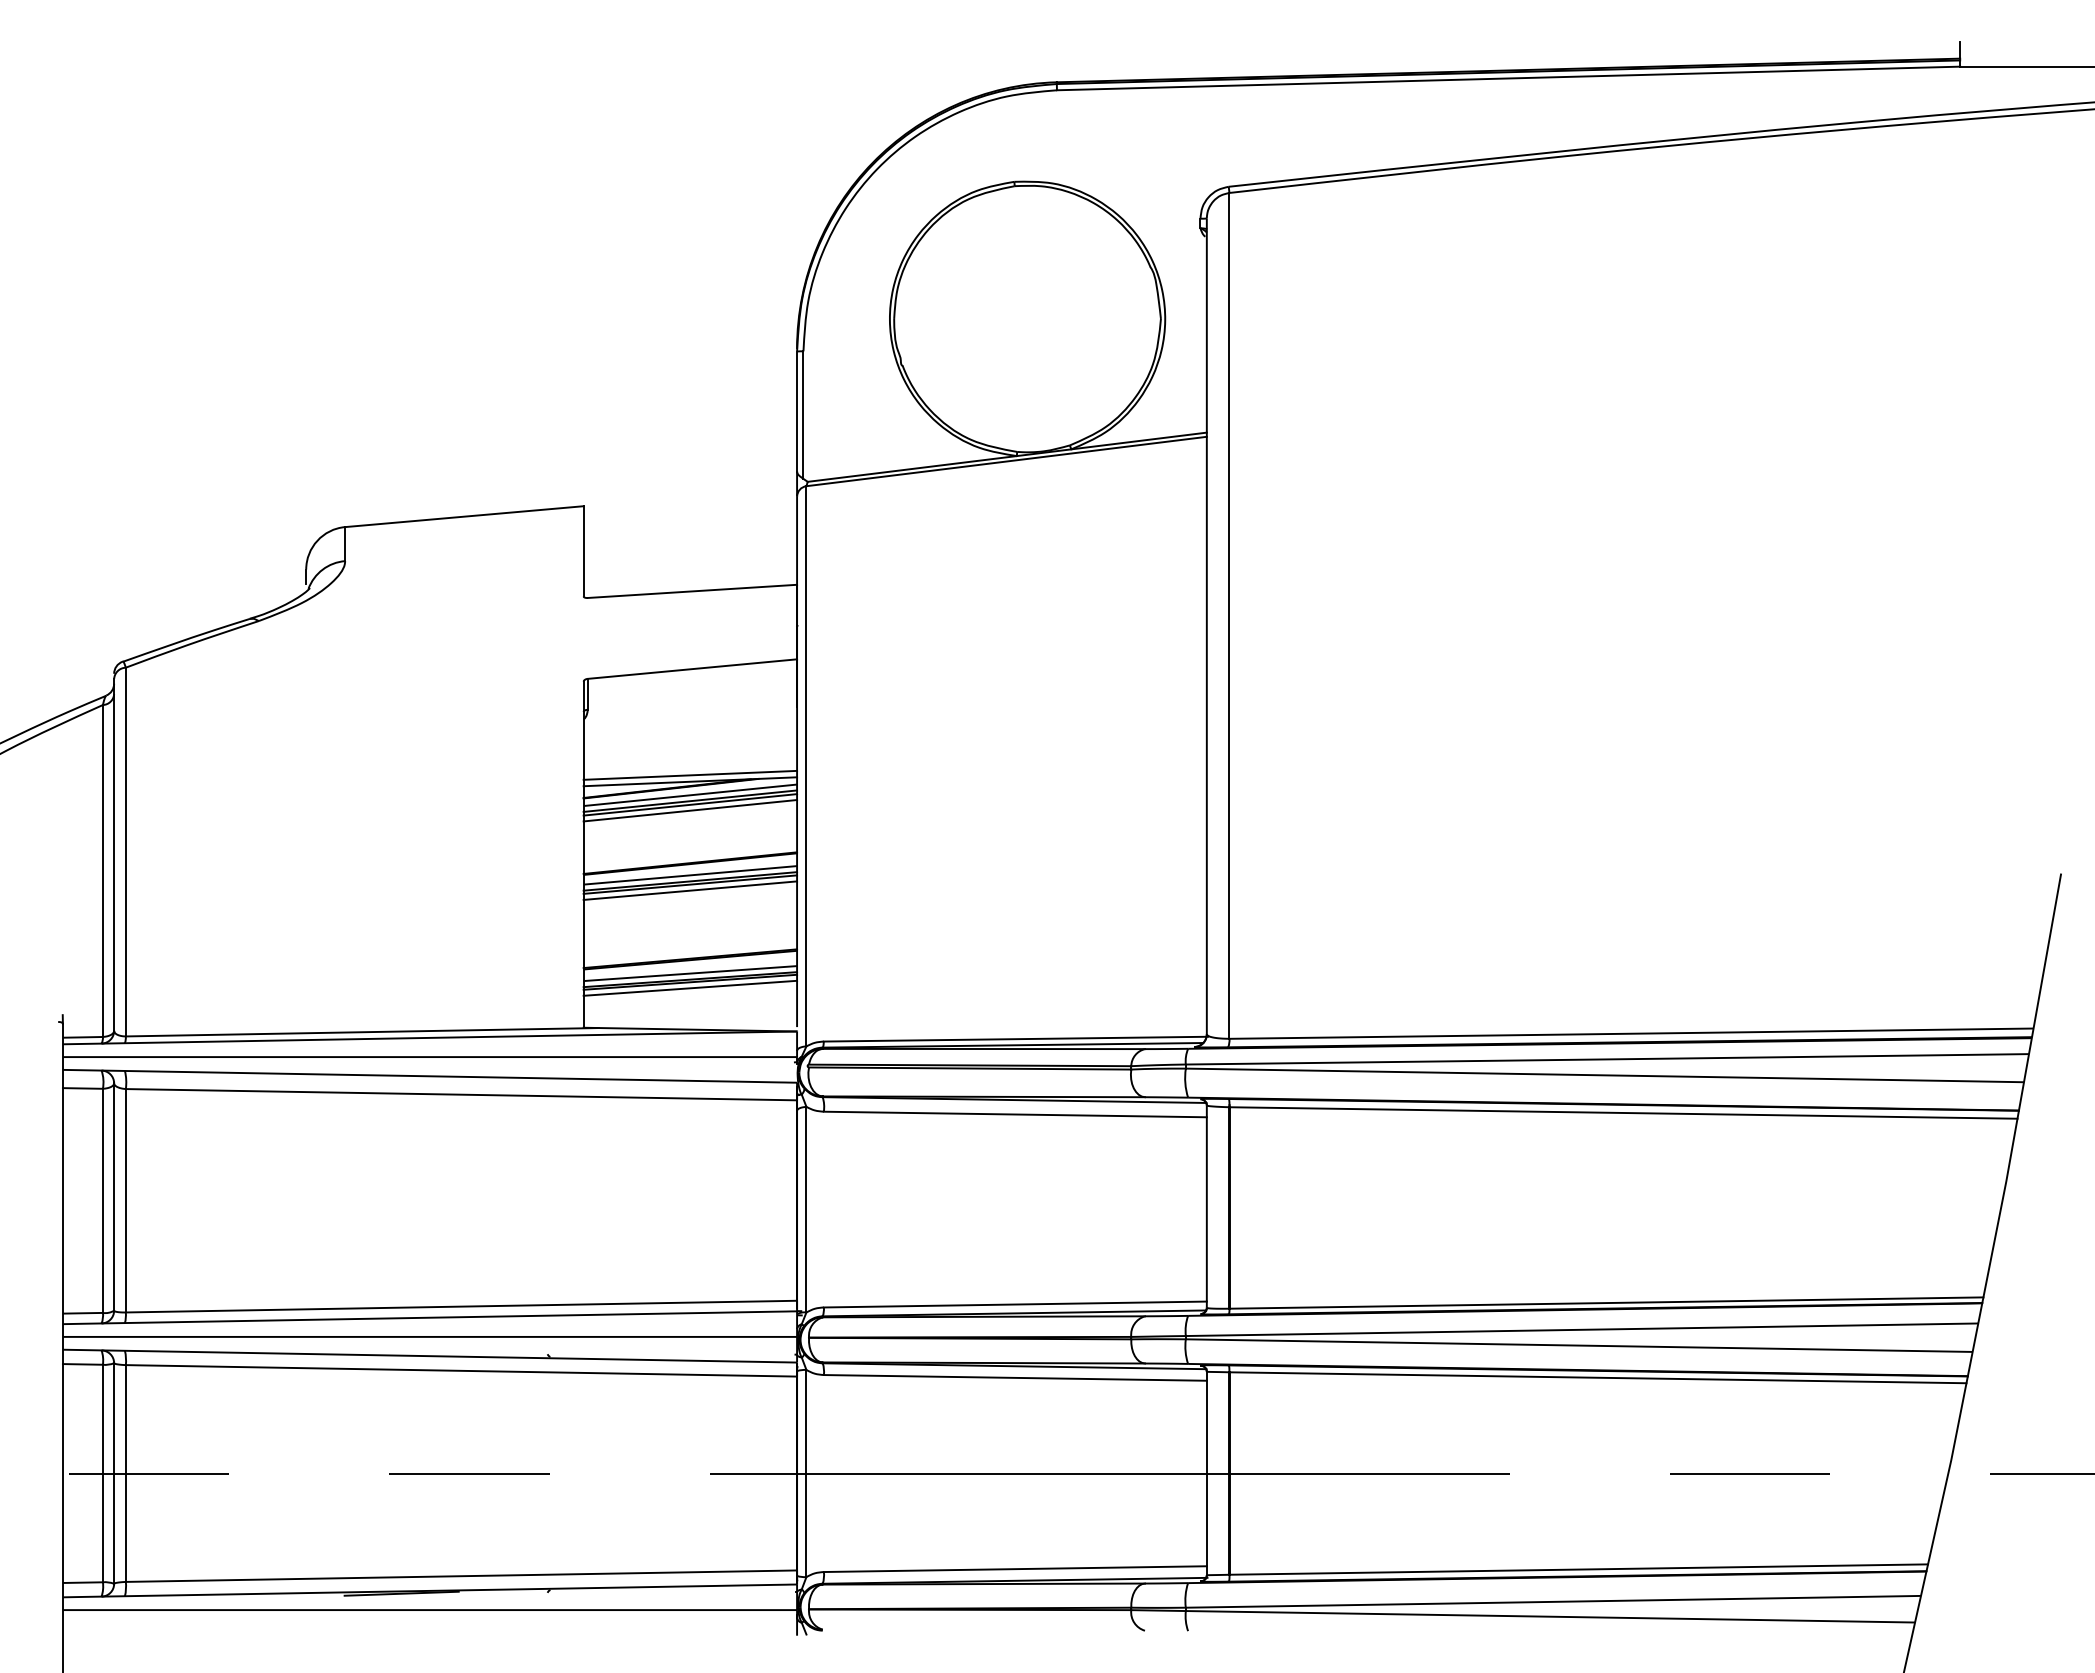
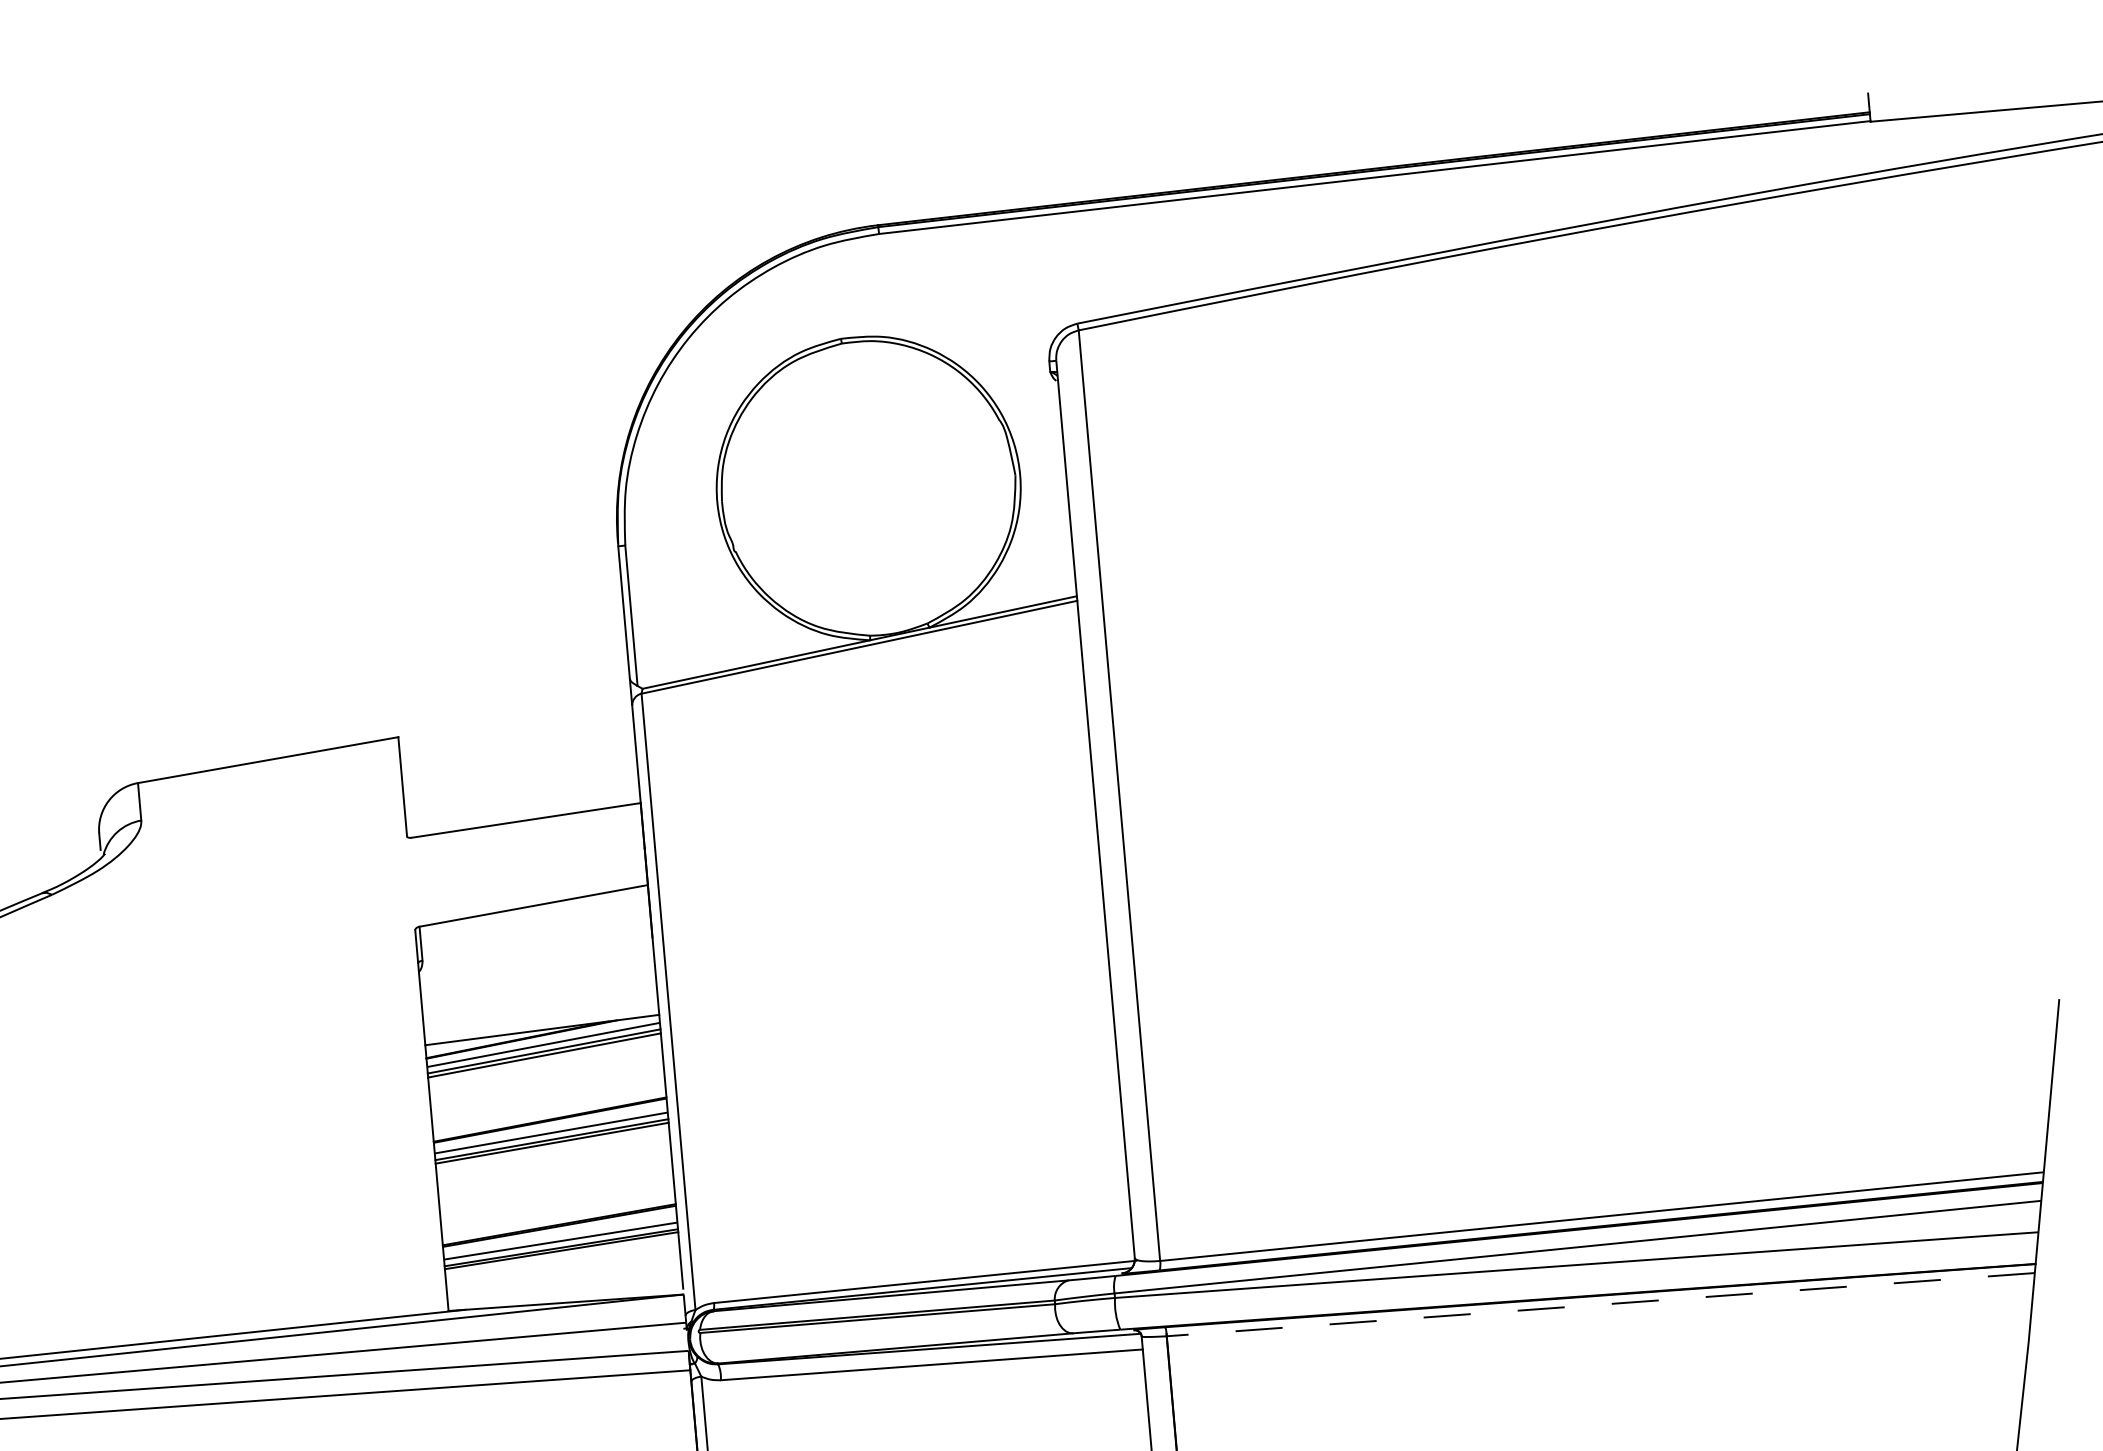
line: (690, 774) -> (541, 1022), removed
line: (690, 810) -> (545, 1061), removed
line: (690, 890) -> (552, 1149), removed
line: (690, 987) -> (562, 1256), removed
line: (1623, 1112) -> (1600, 1304), solid -> dashed

